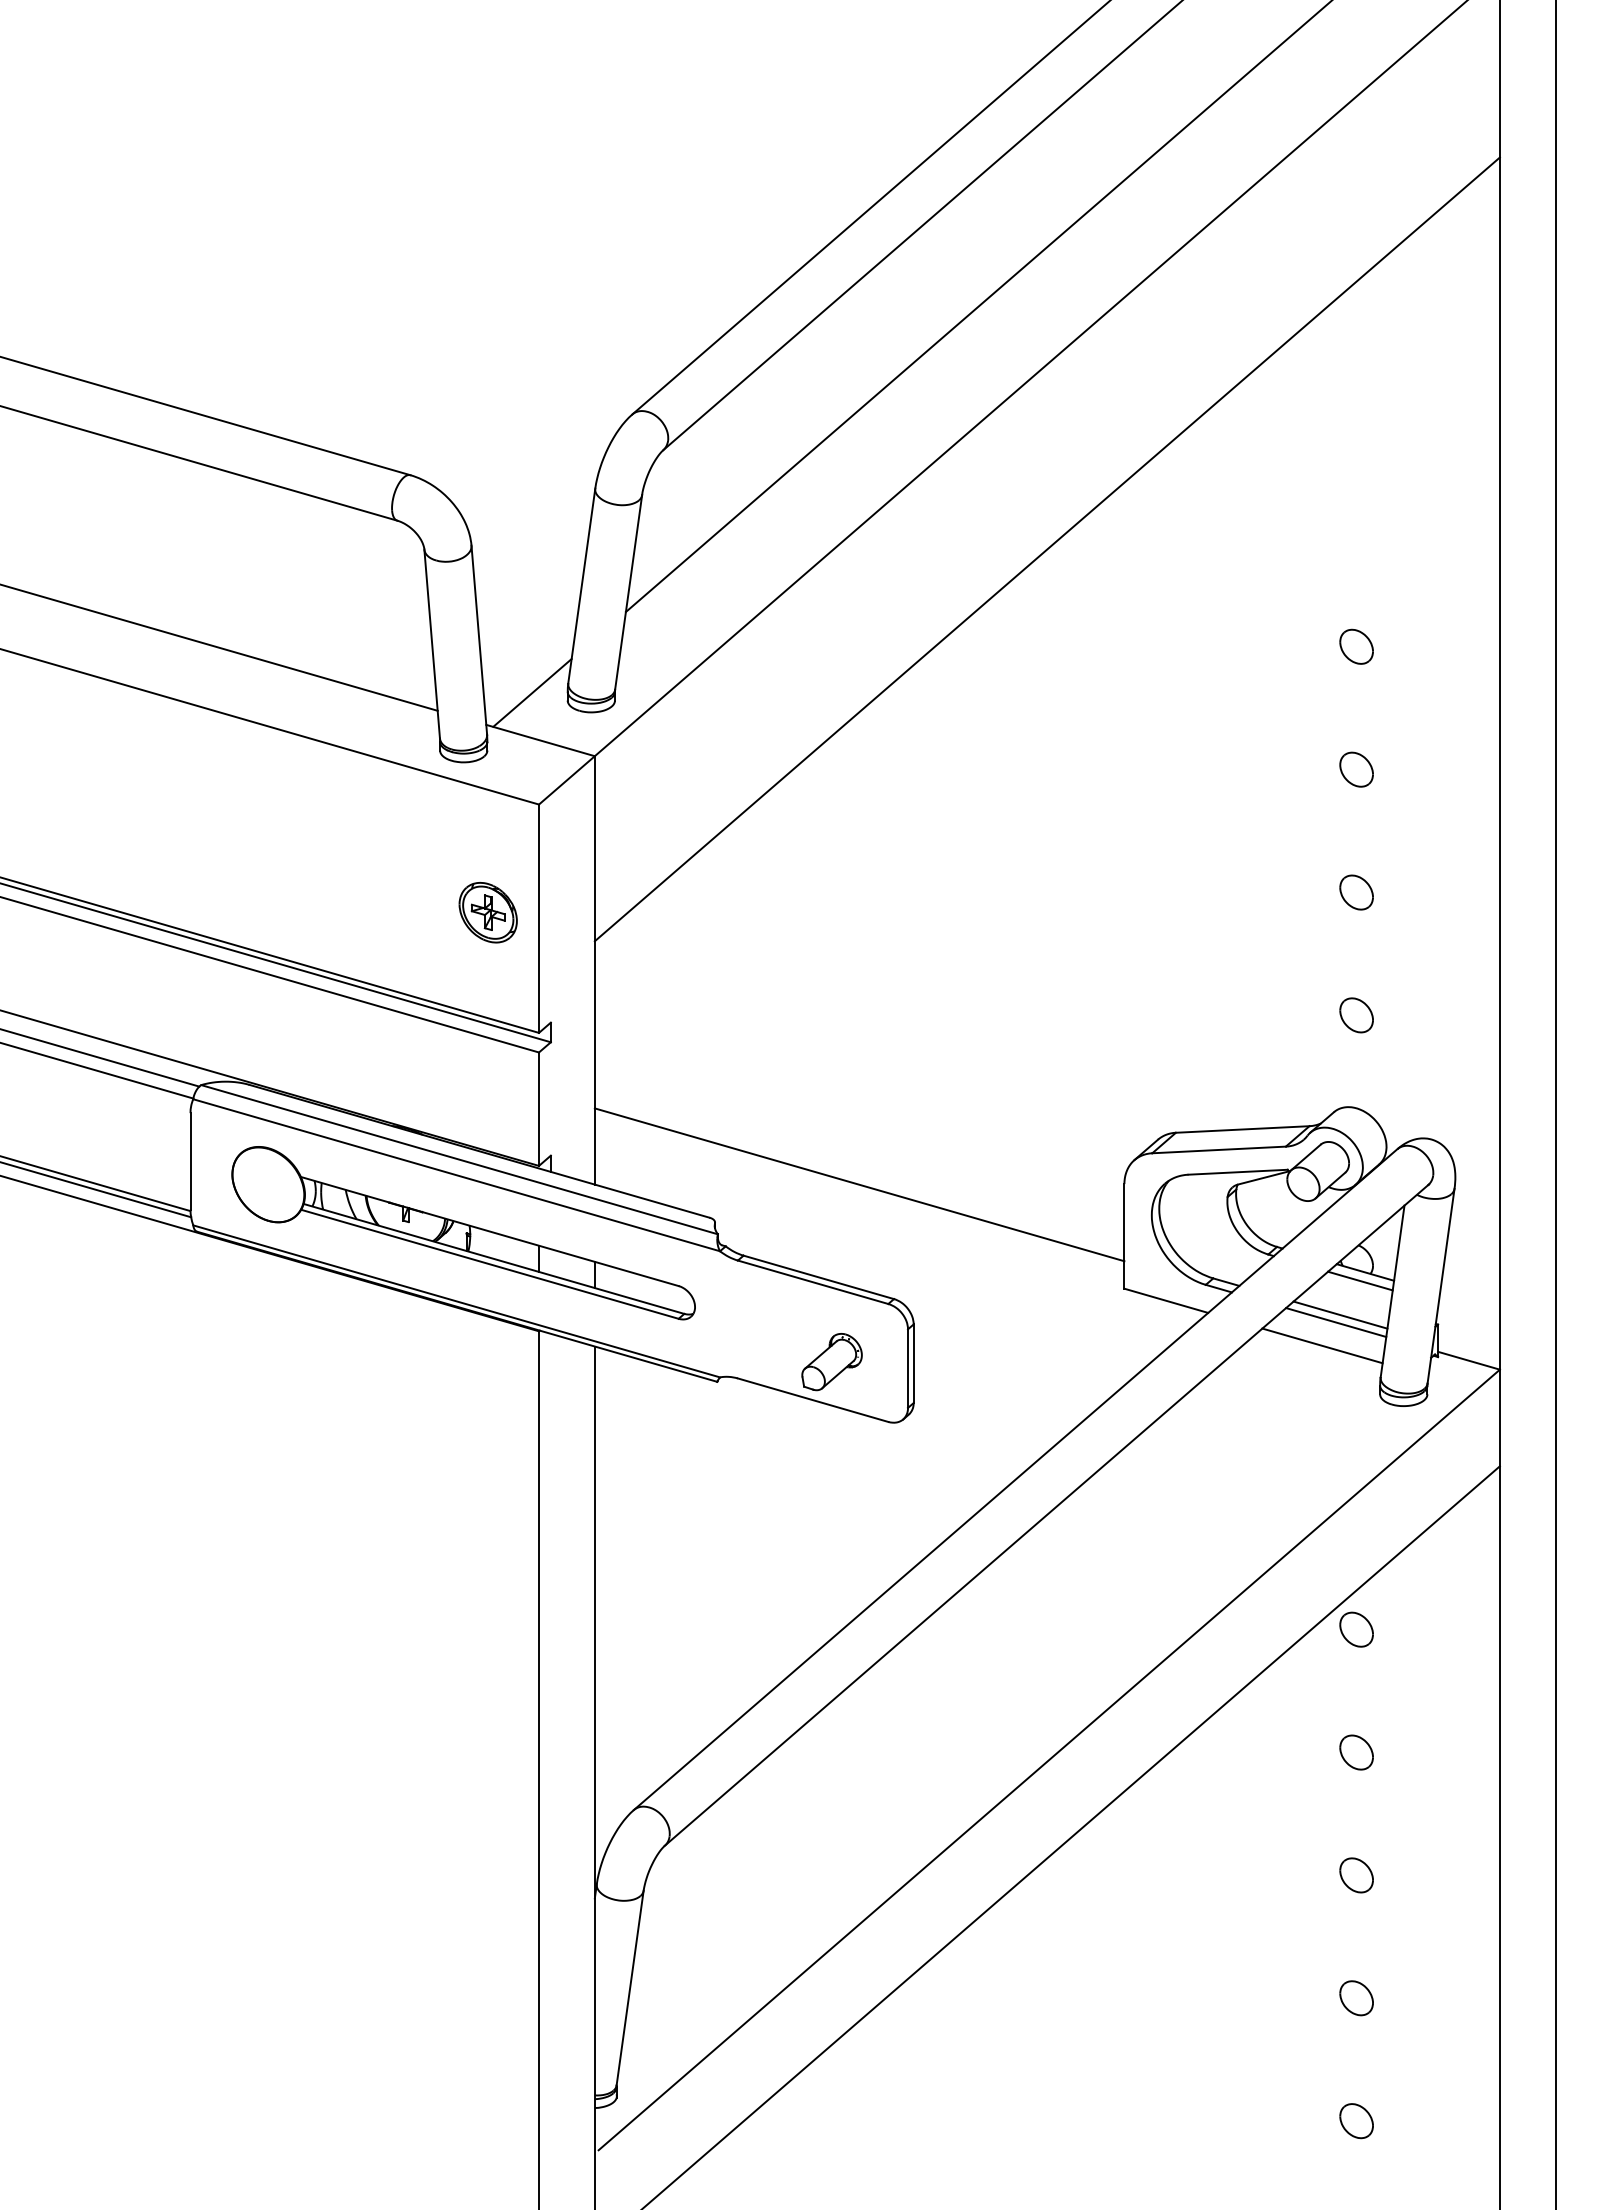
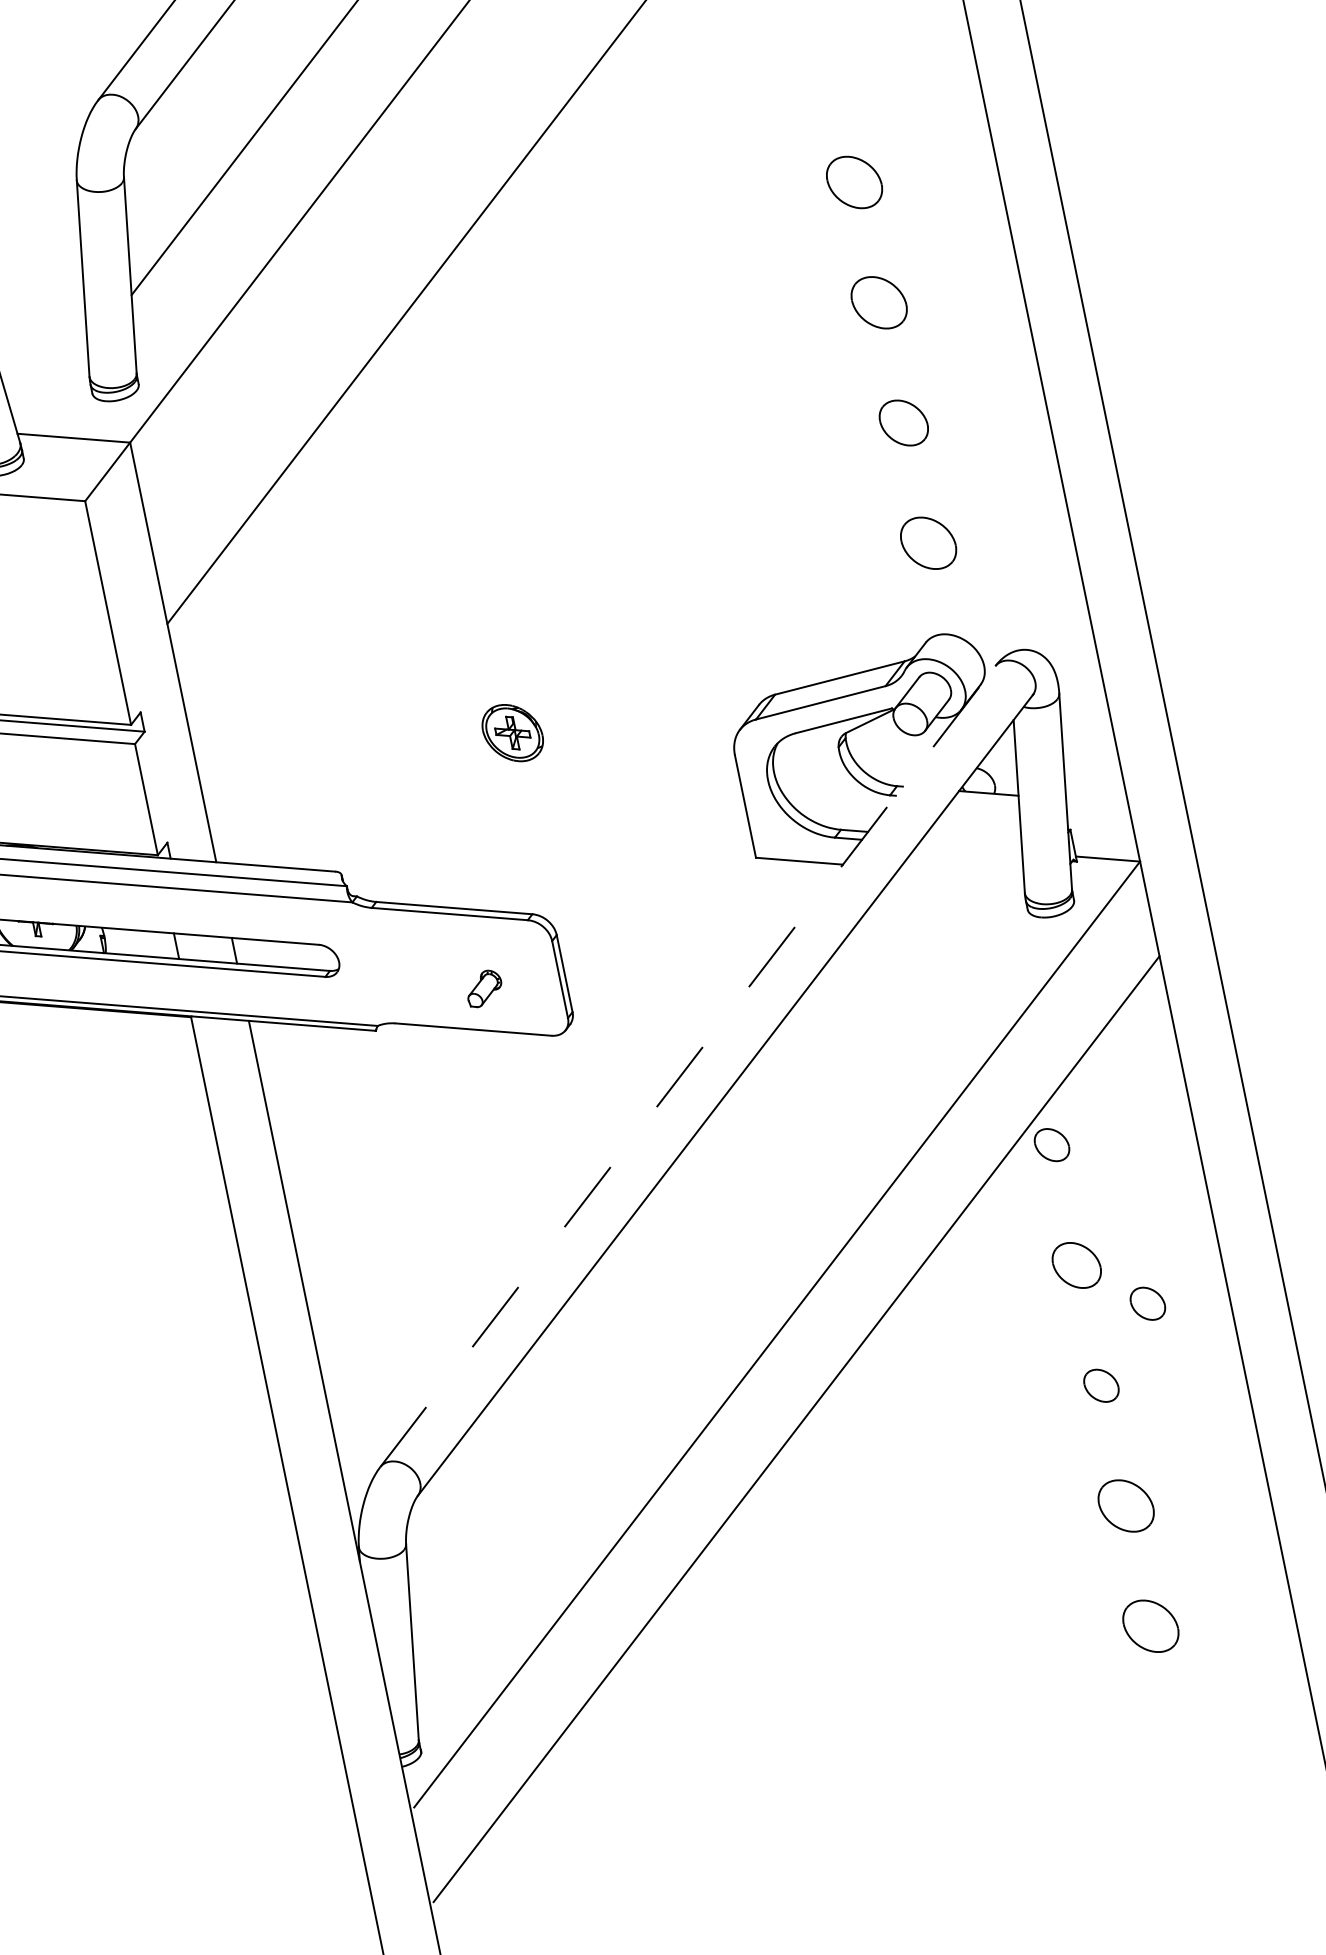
part: (1356, 646) -> (854, 182), size x1.6
line: (532, 692) -> (56, 392), removed
part: (1356, 769) -> (878, 302), size x1.6
part: (1356, 892) -> (903, 422), size x1.4
part: (487, 912) -> (512, 733), moved
part: (1356, 1015) -> (928, 543), size x1.6
line: (859, 1184) -> (475, 808), removed
line: (1360, 1280) -> (985, 802), removed
line: (1340, 1314) -> (972, 839), removed
line: (1336, 1322) -> (970, 848), removed
line: (1322, 1345) -> (961, 873), removed
part: (831, 1362) -> (483, 988), size x0.6
line: (1015, 1479) -> (687, 1066), solid -> dashed
part: (1356, 1752) -> (1076, 1265), size x1.4
part: (1418, 1804) -> (1147, 1303), added
part: (1356, 1998) -> (1126, 1506), size x1.6
part: (1356, 2121) -> (1150, 1626), size x1.6

